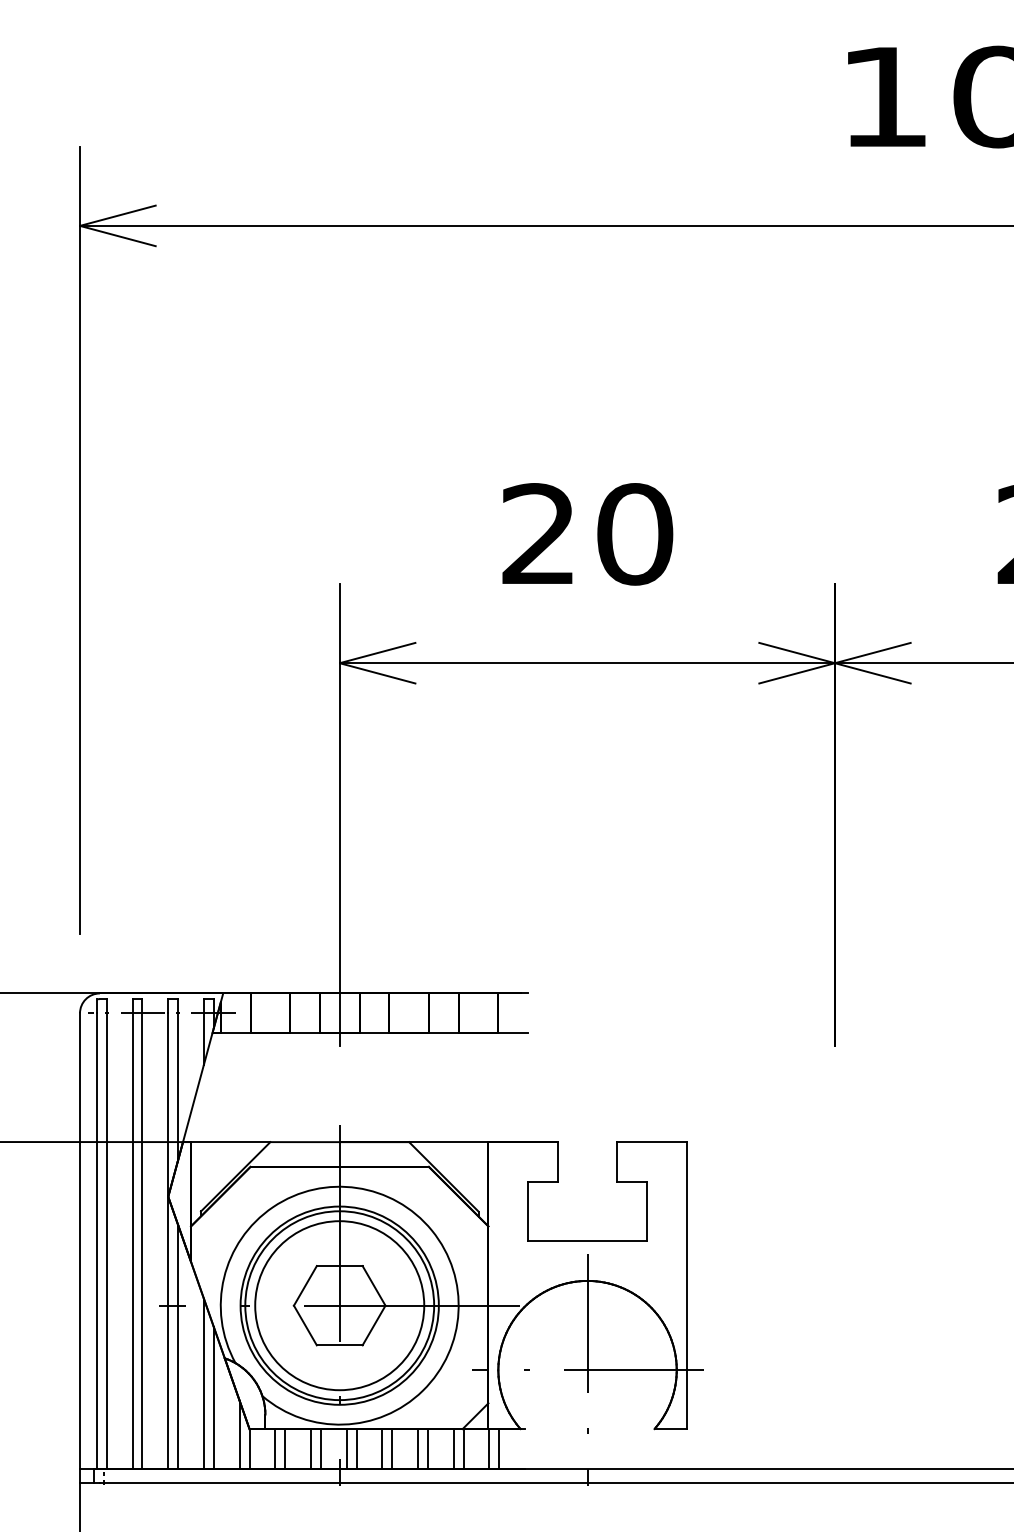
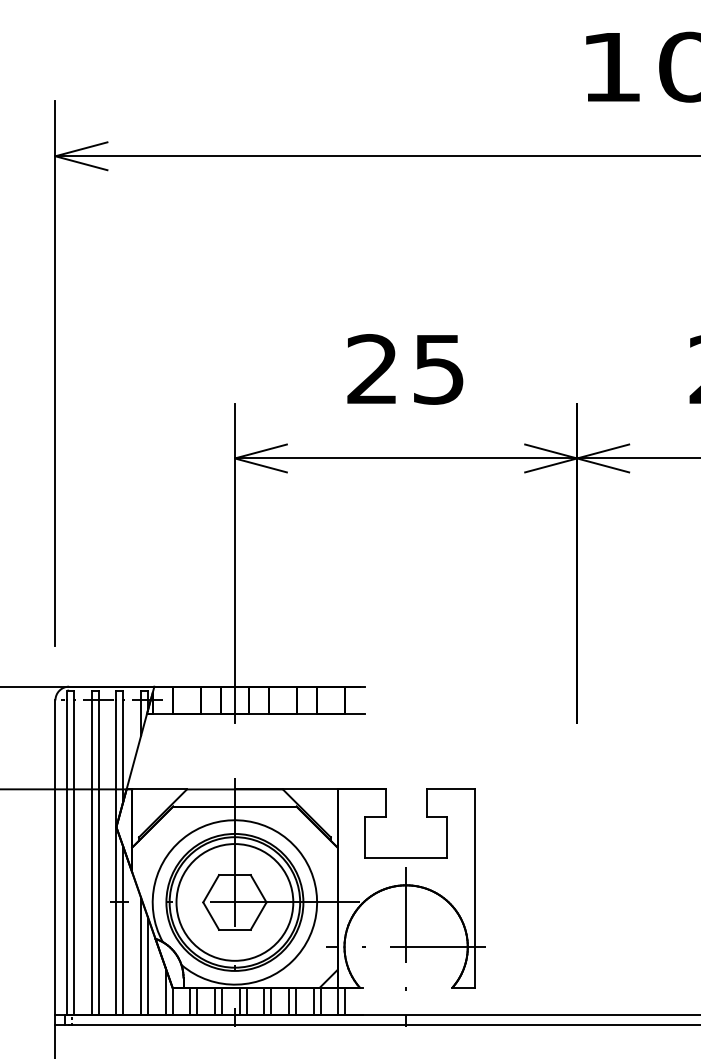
text: (635, 534) -> (439, 369), 20 -> 25

